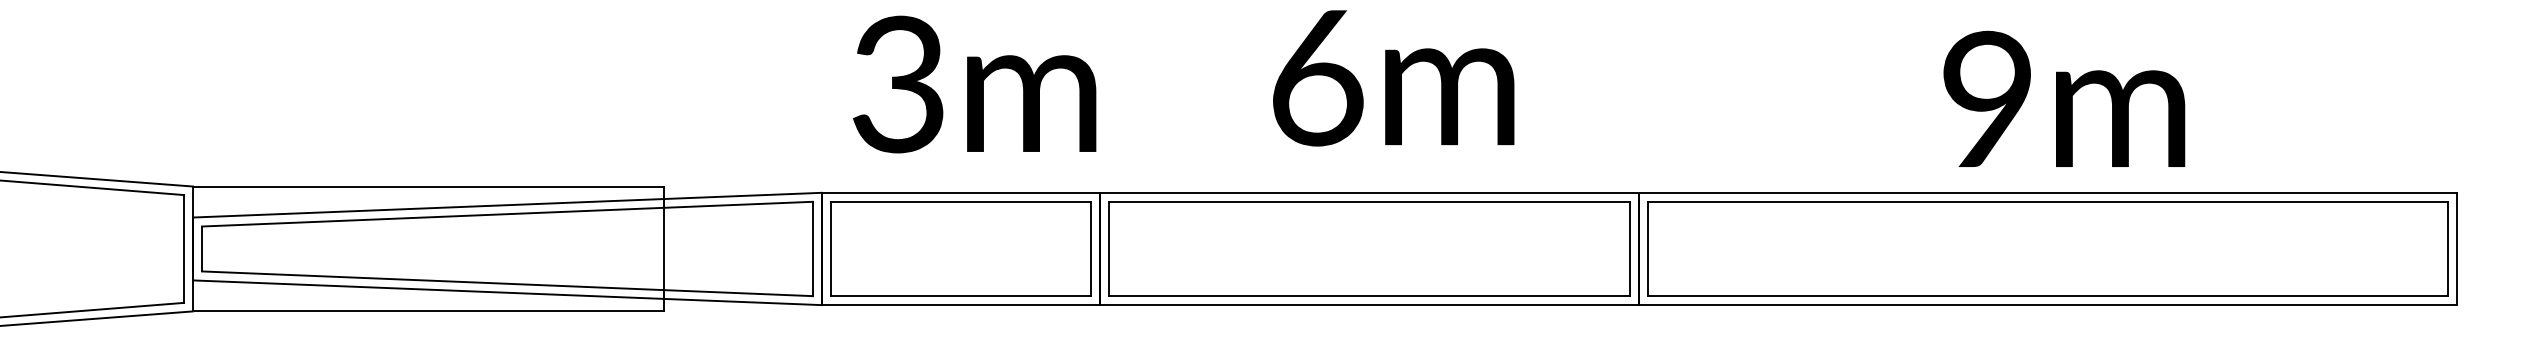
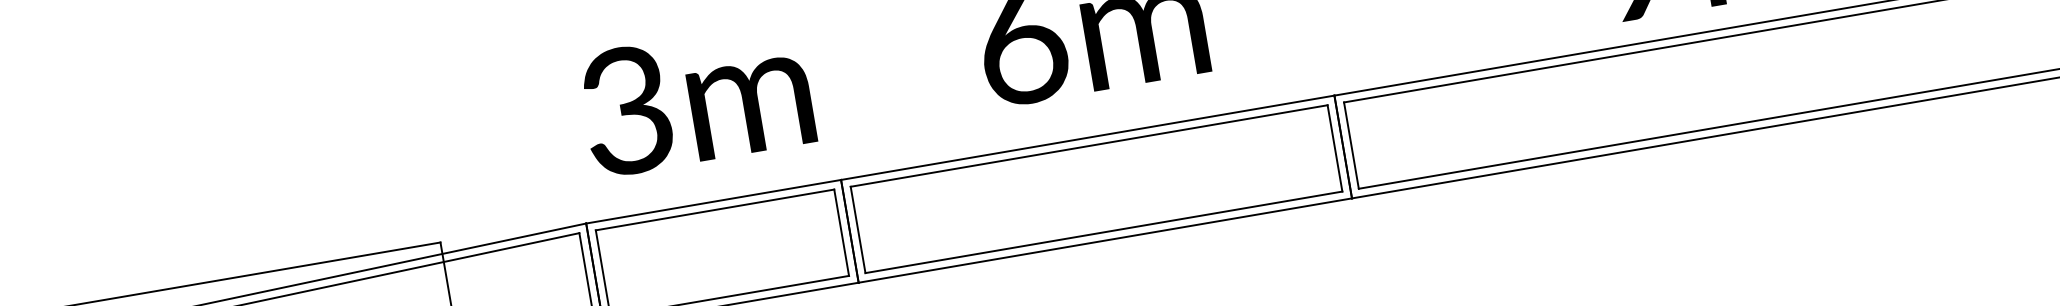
text: (974, 84) -> (696, 98), moved

